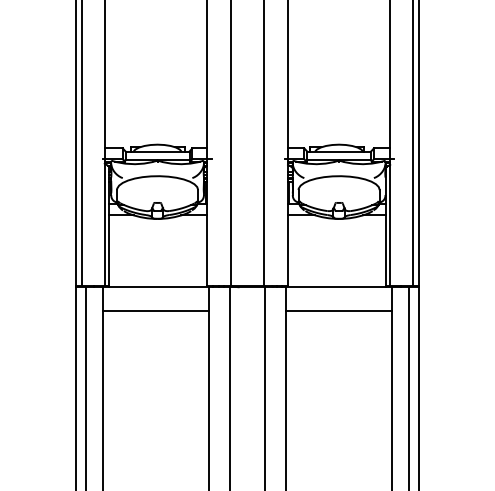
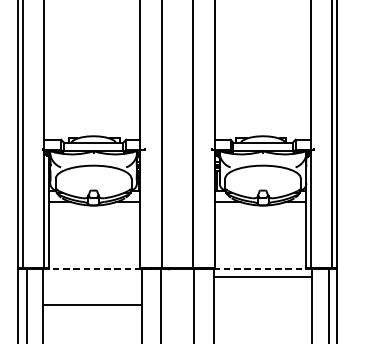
line: (155, 287) -> (91, 269), solid -> dashed
line: (339, 287) -> (263, 269), solid -> dashed
line: (155, 310) -> (91, 305), moved
line: (338, 310) -> (262, 277), moved

